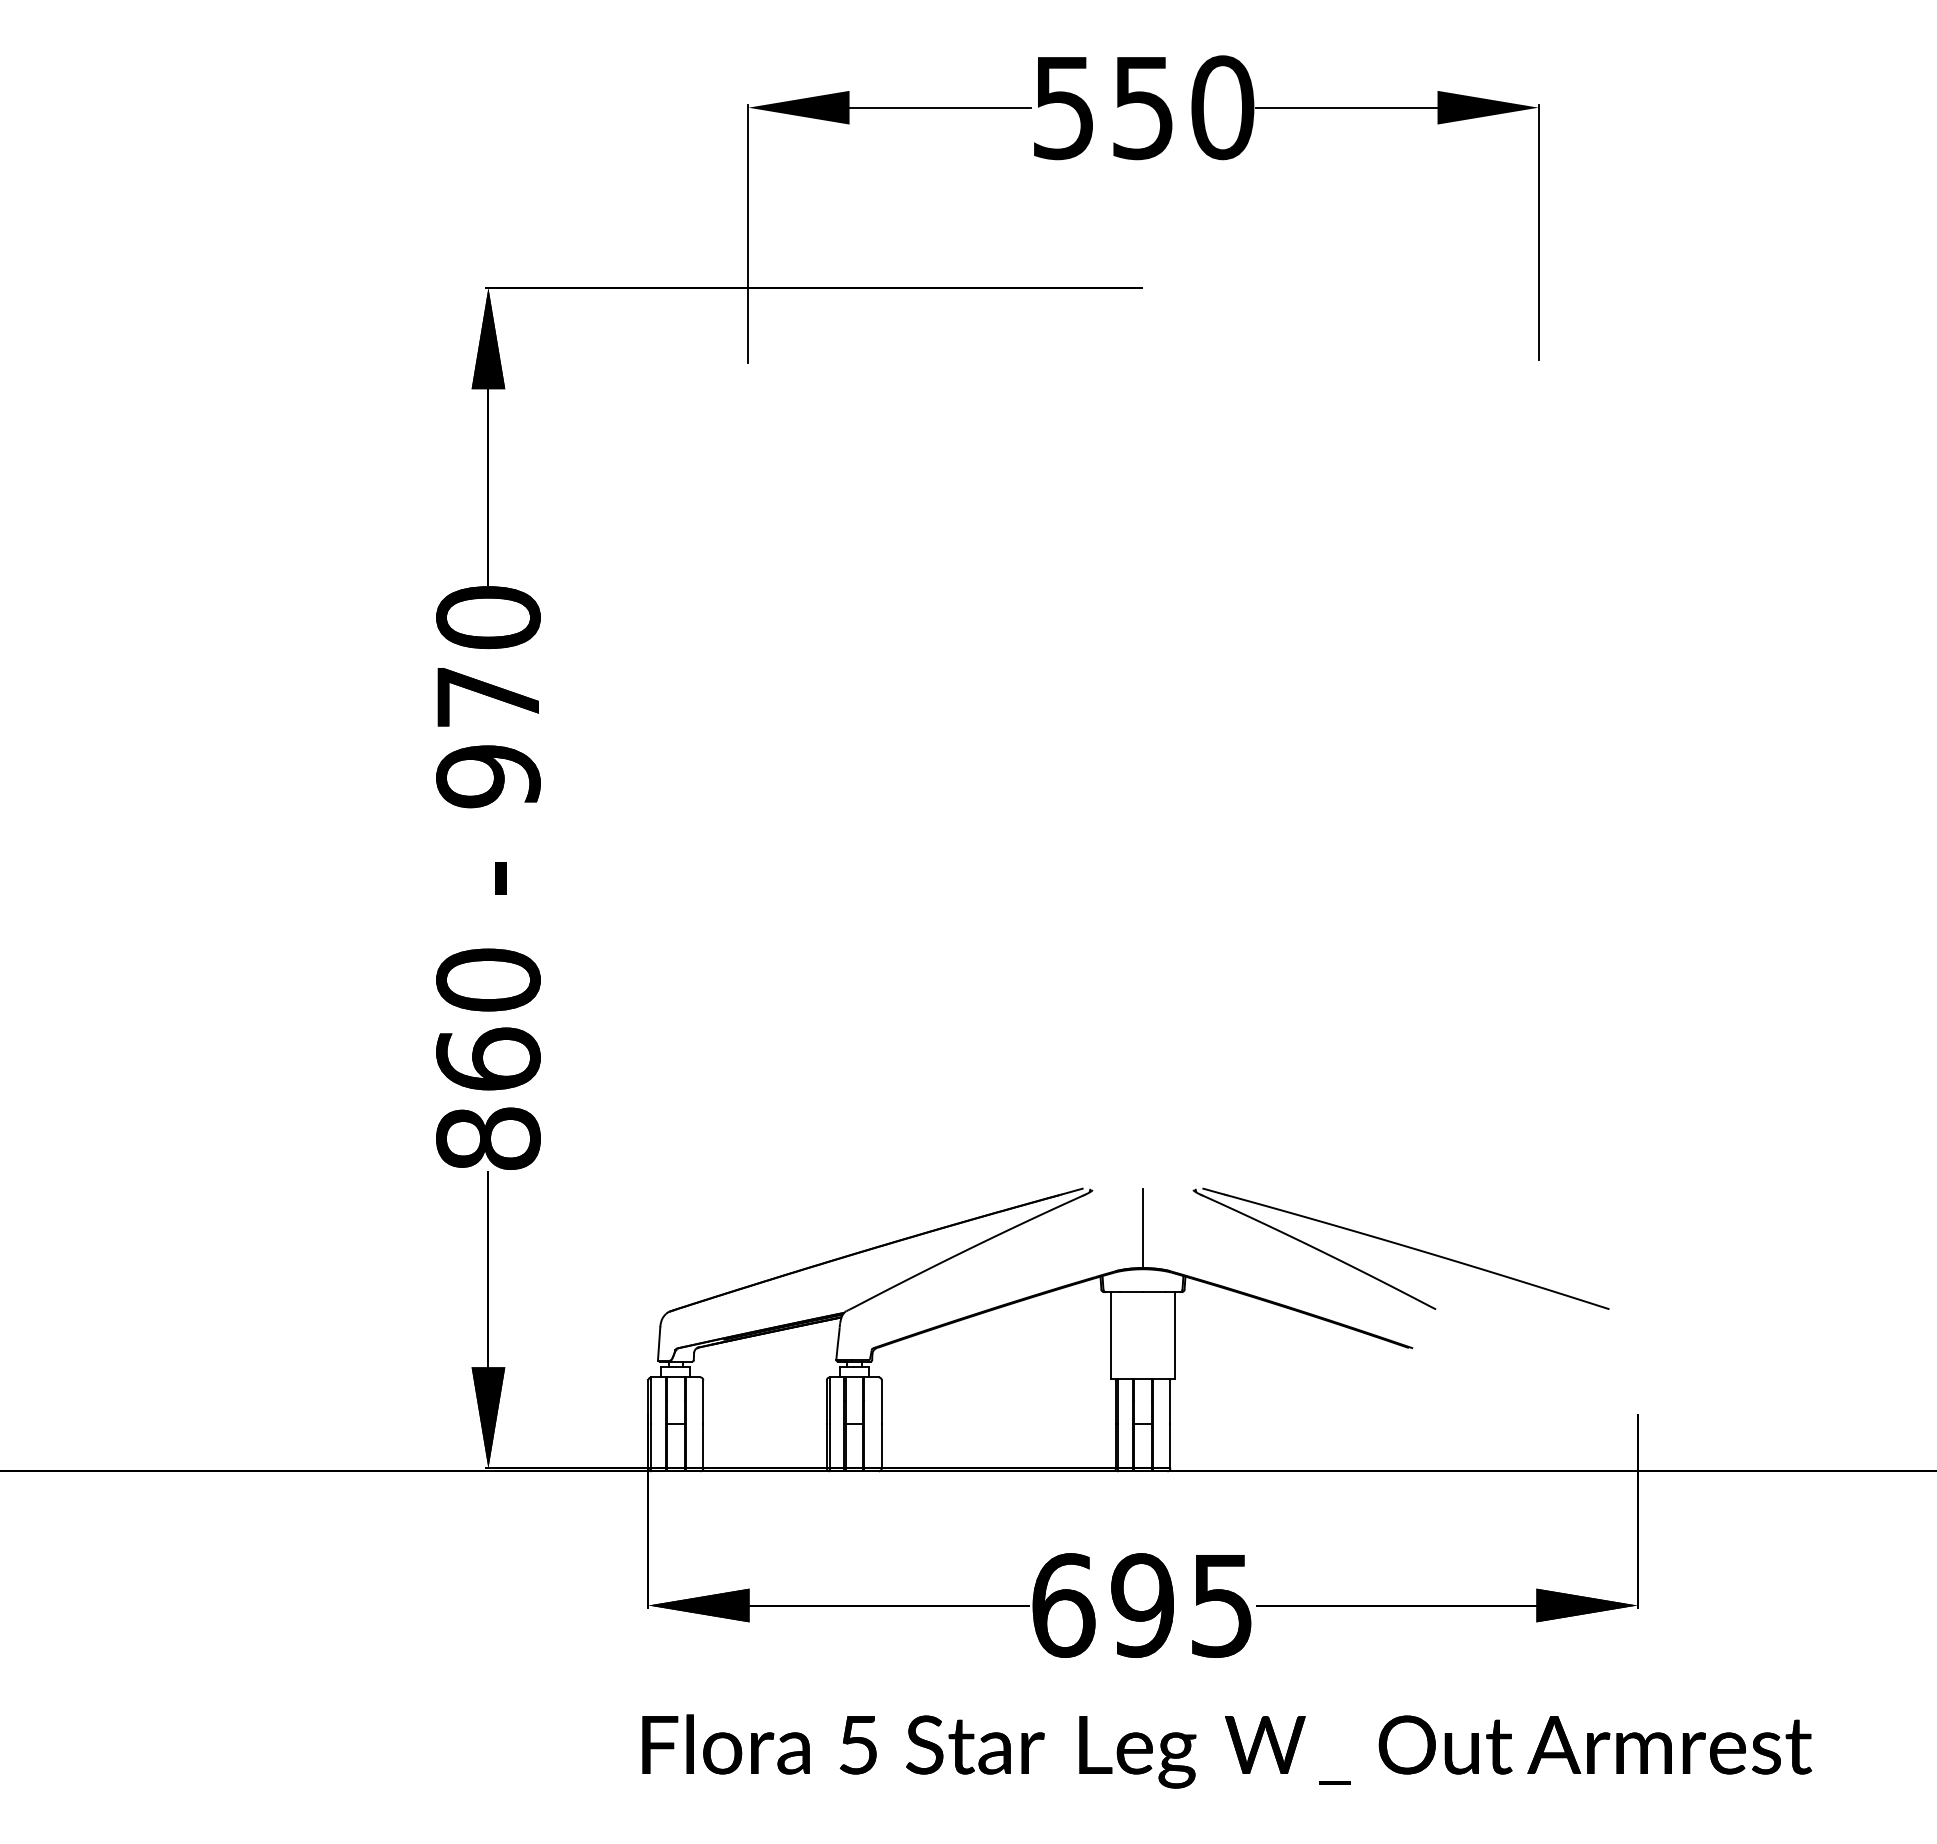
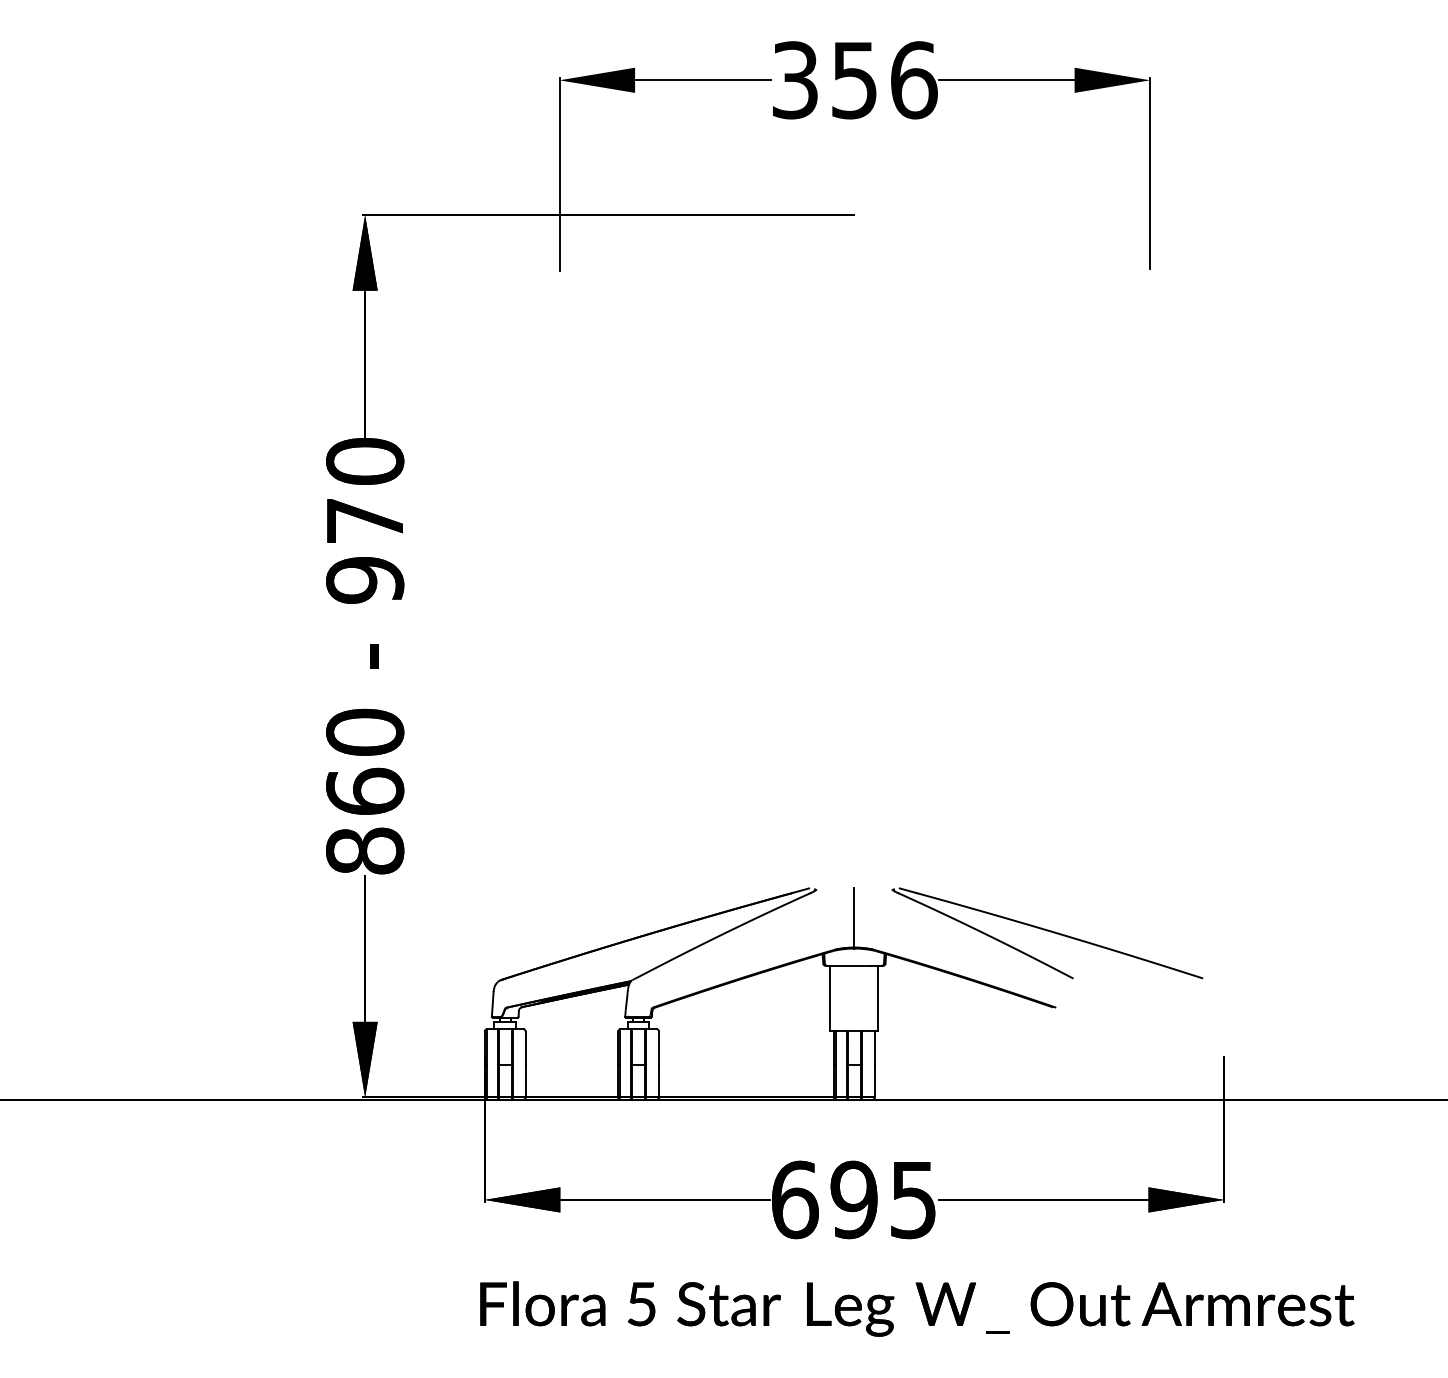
text: (1144, 107) -> (855, 80), 550 -> 356

